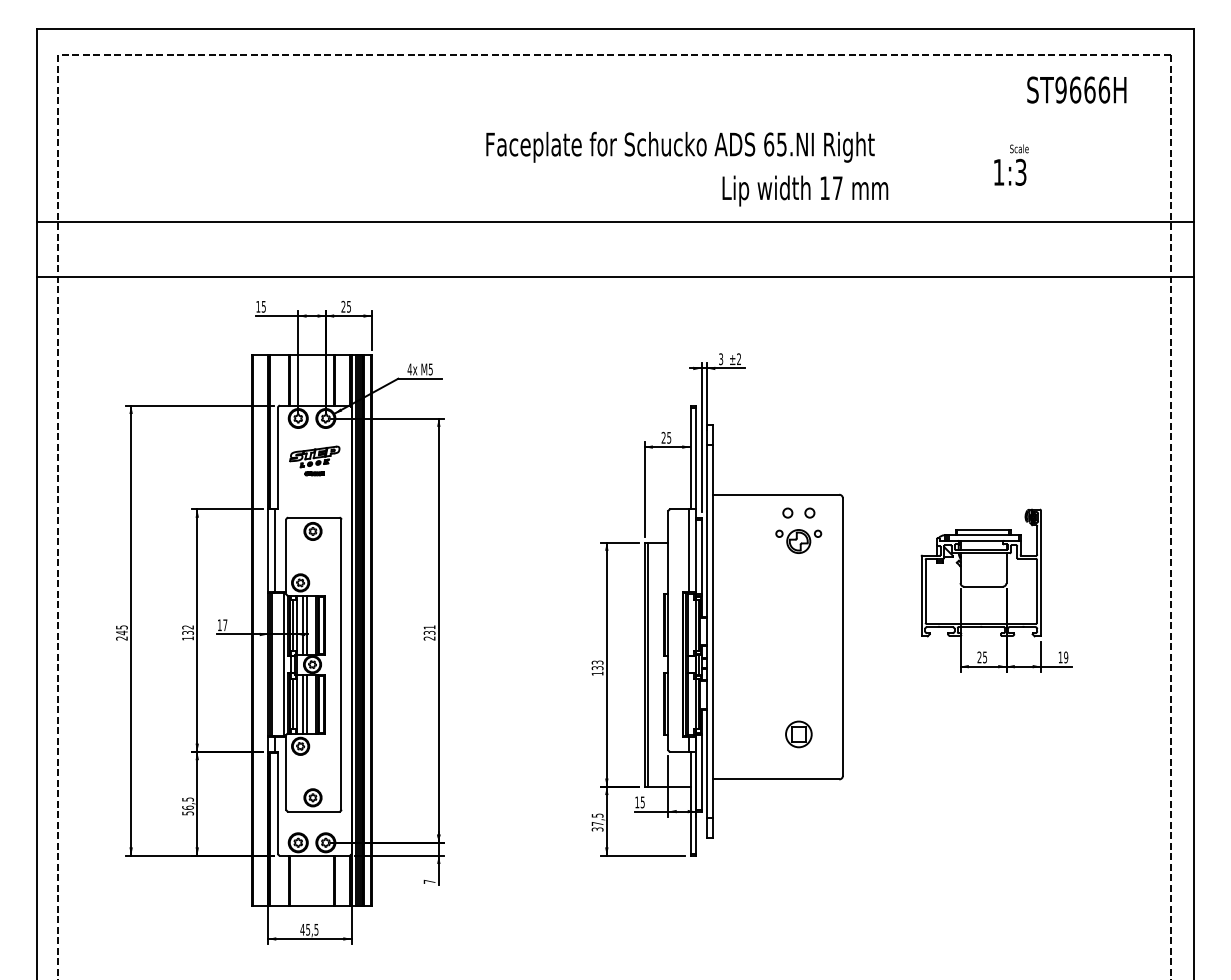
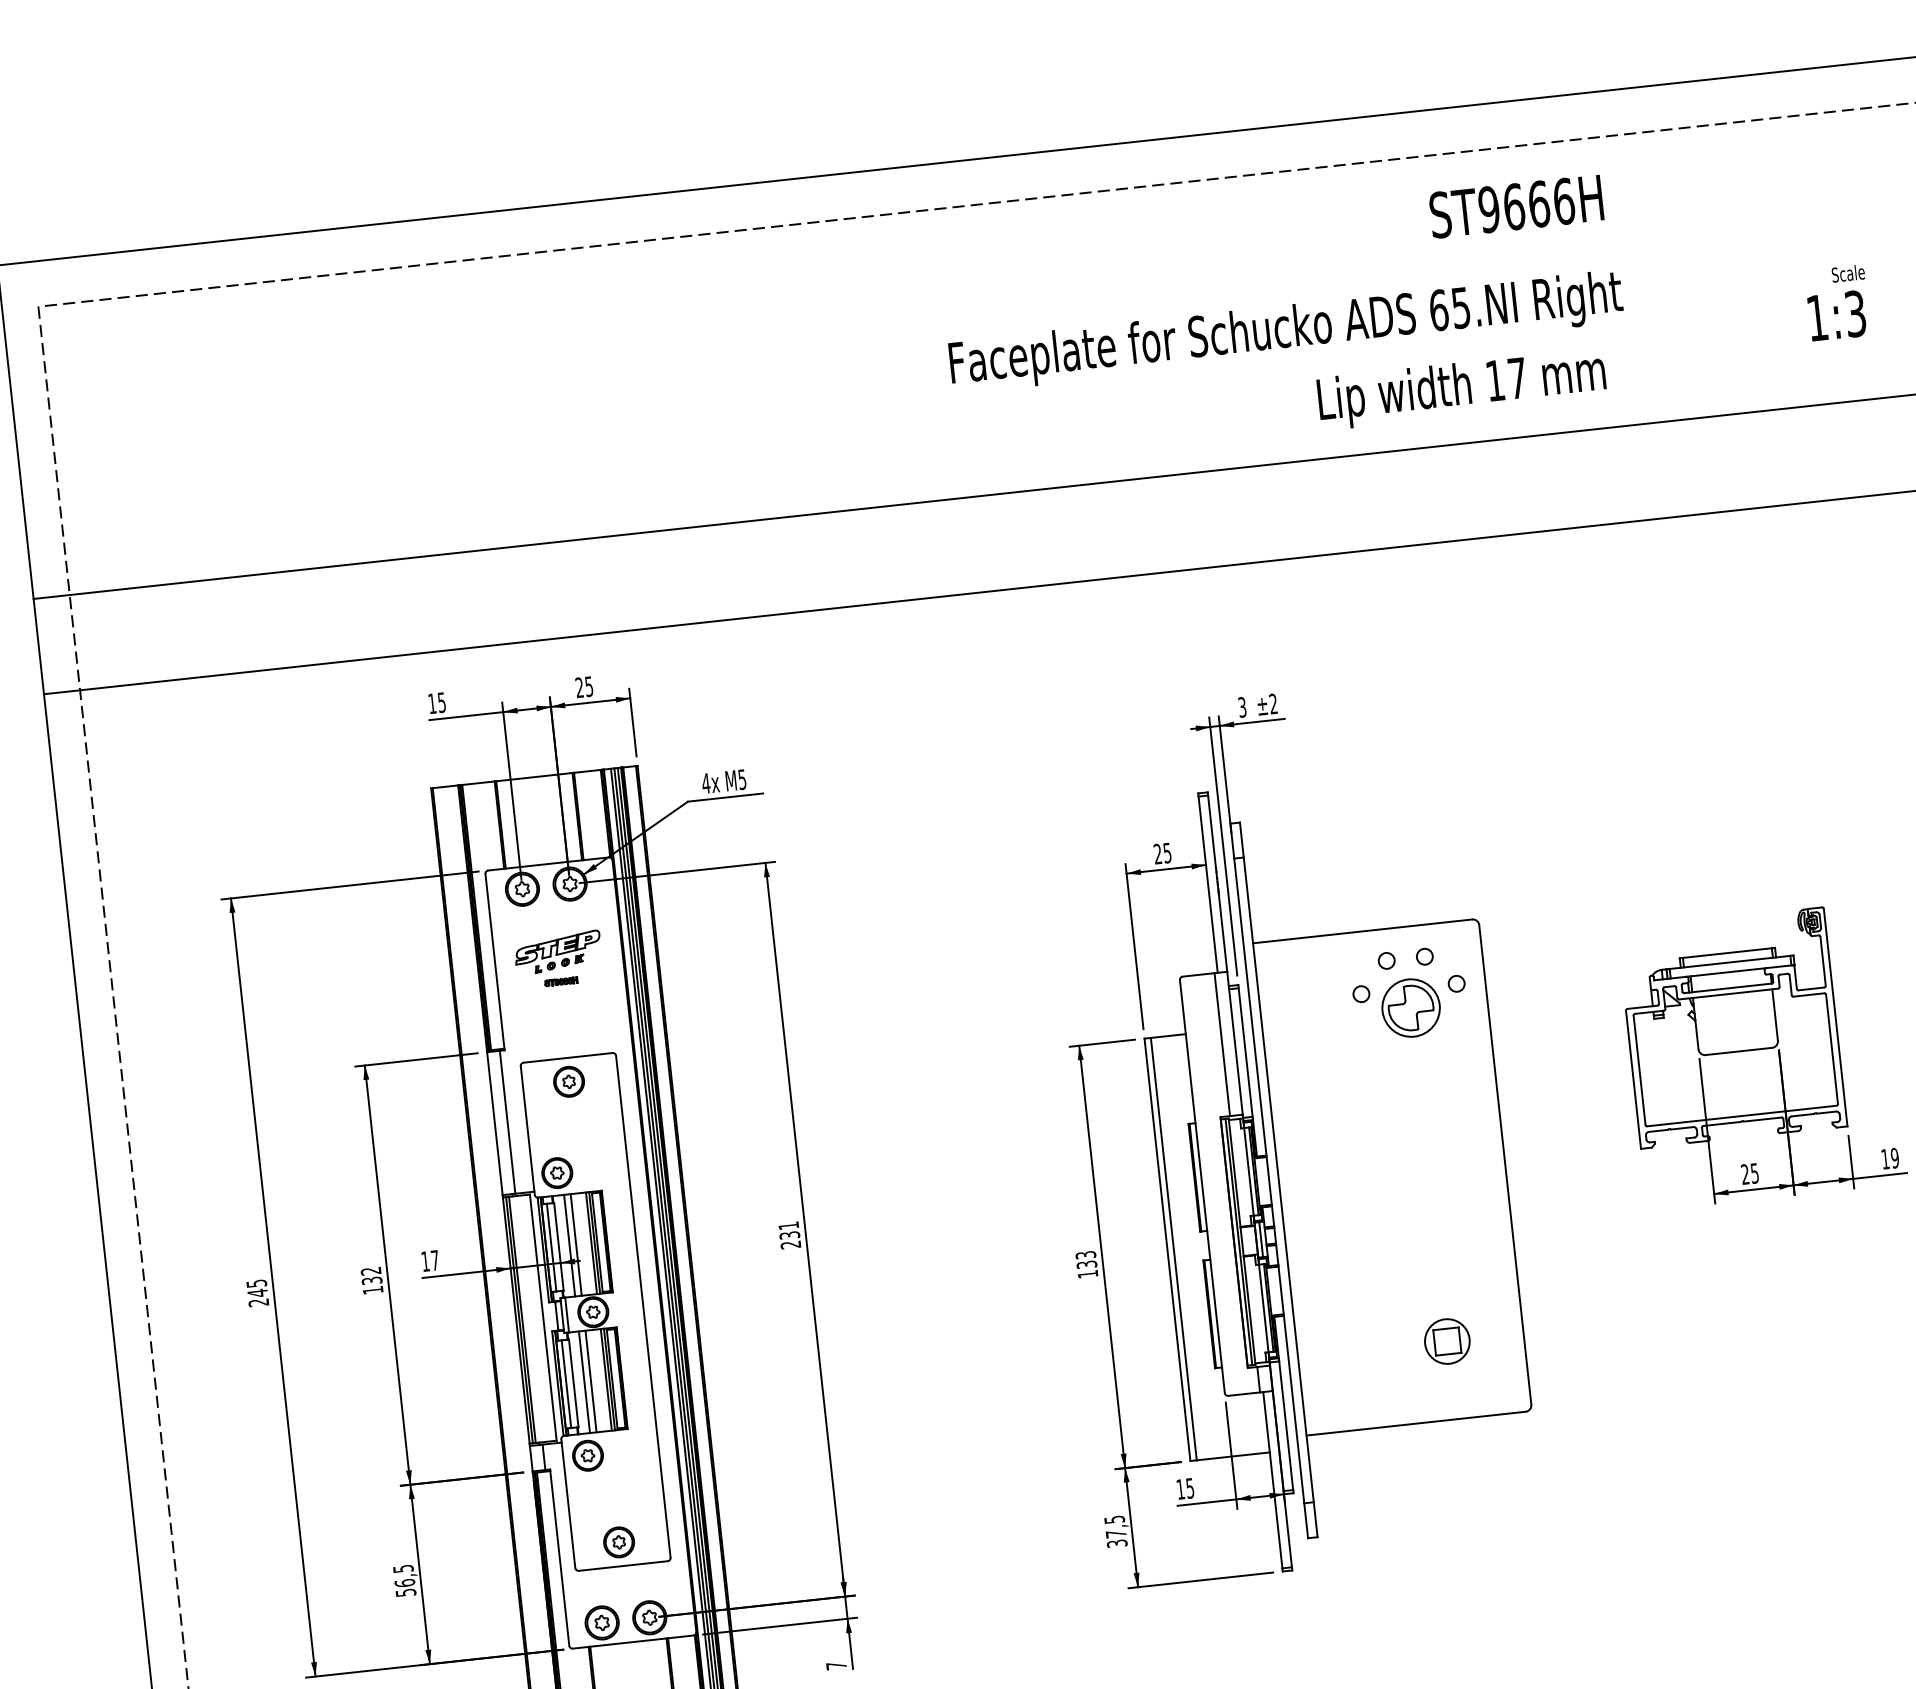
text: (1076, 89) -> (1515, 205), moved
text: (680, 147) -> (1286, 332), moved
text: (1011, 164) -> (1837, 302), moved
text: (805, 190) -> (1462, 388), moved
part: (798, 541) -> (1410, 1007), size x1.43

